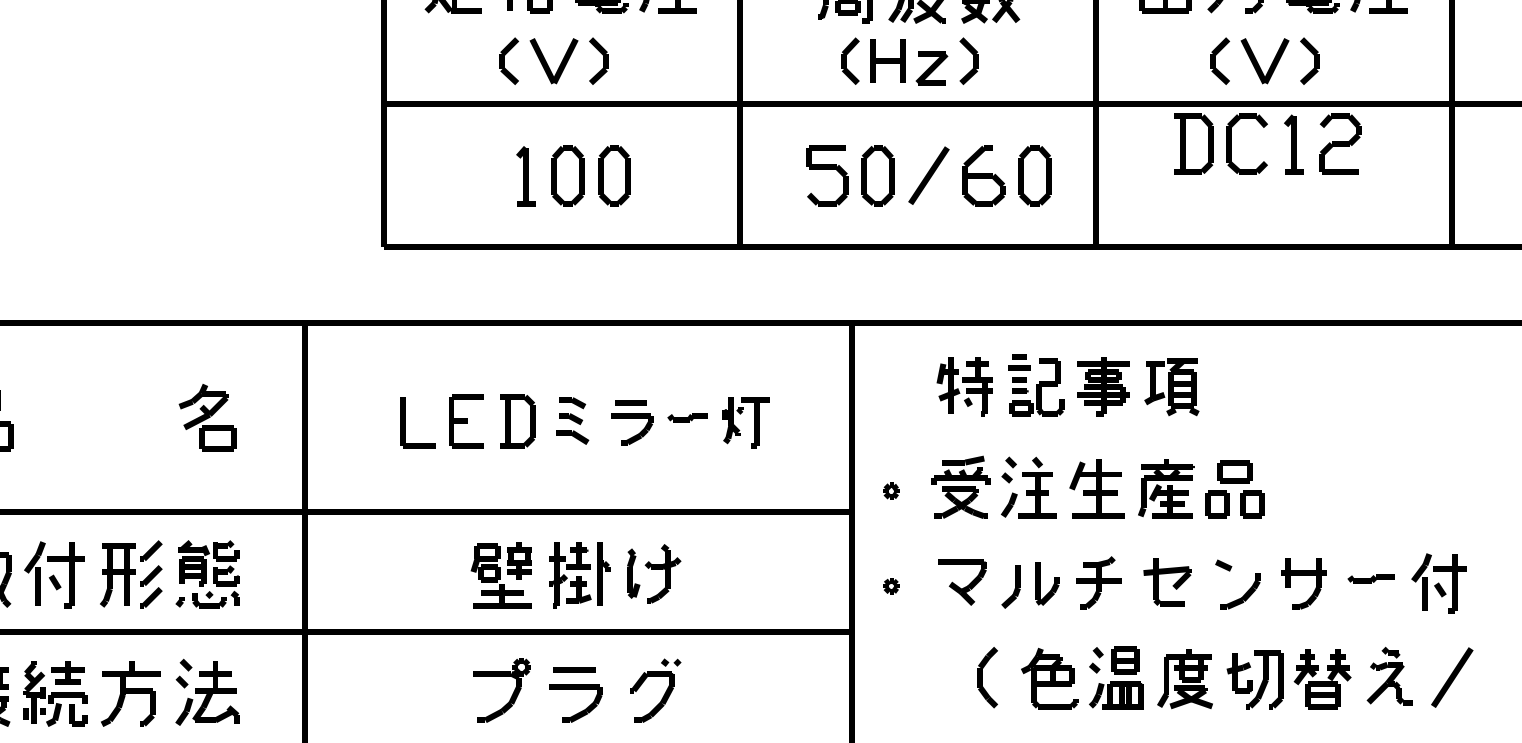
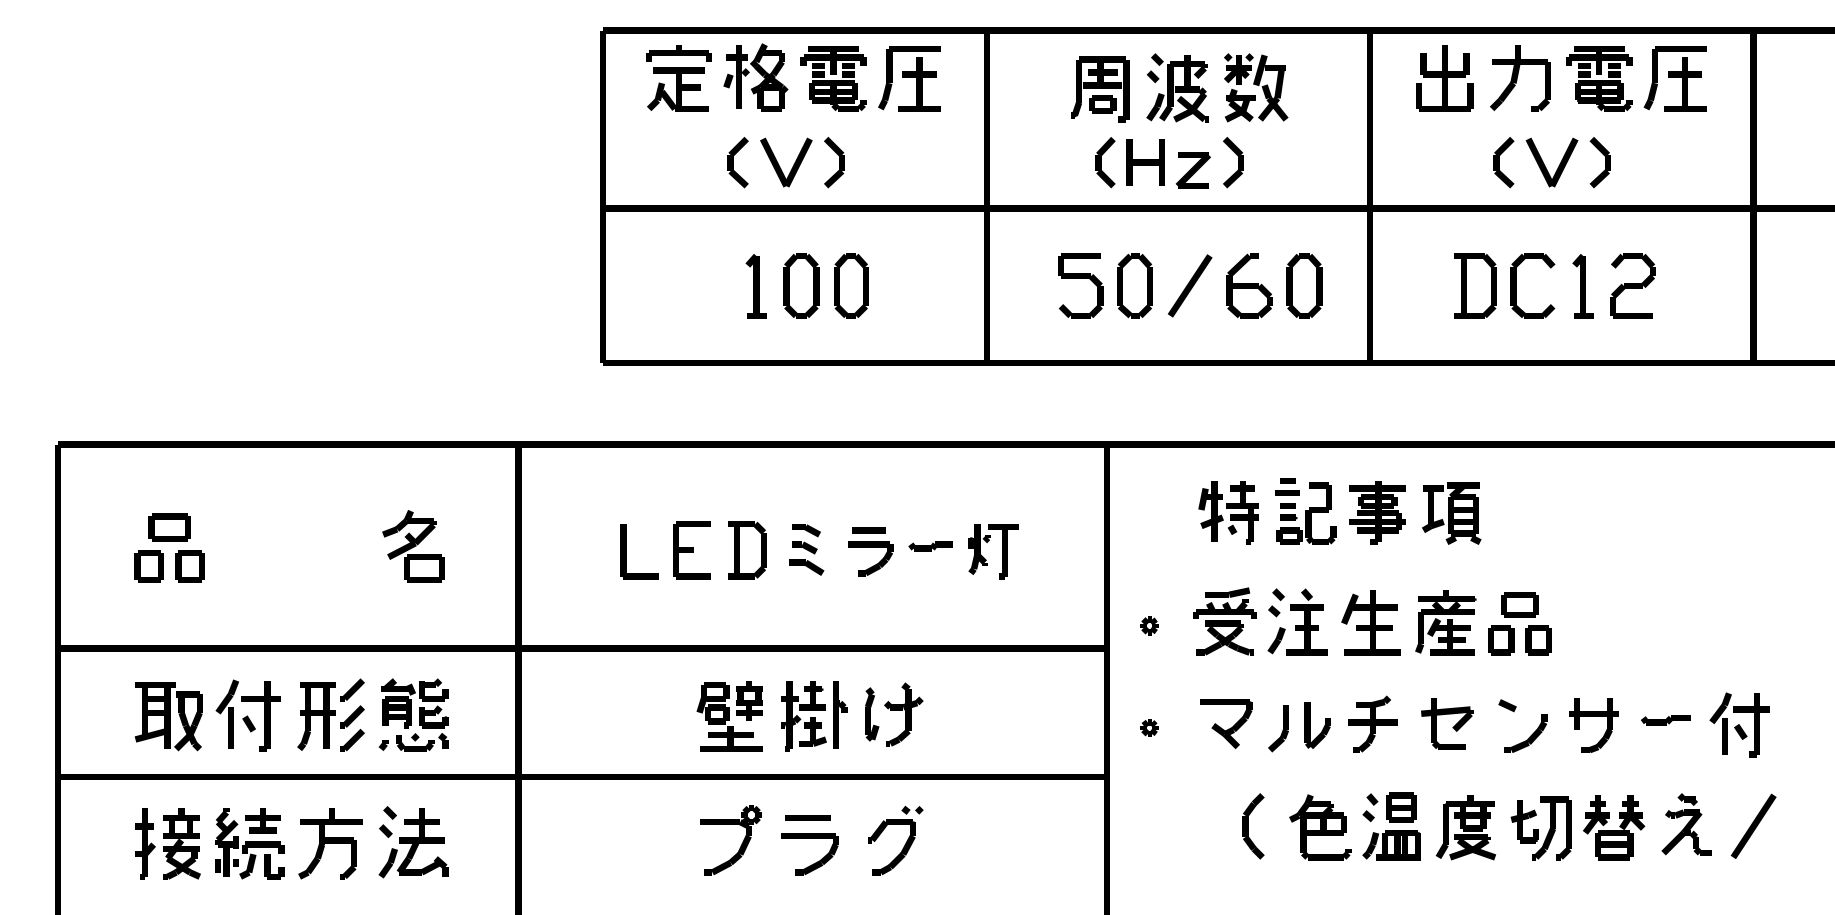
part: (1264, 128) -> (1551, 268), moved

